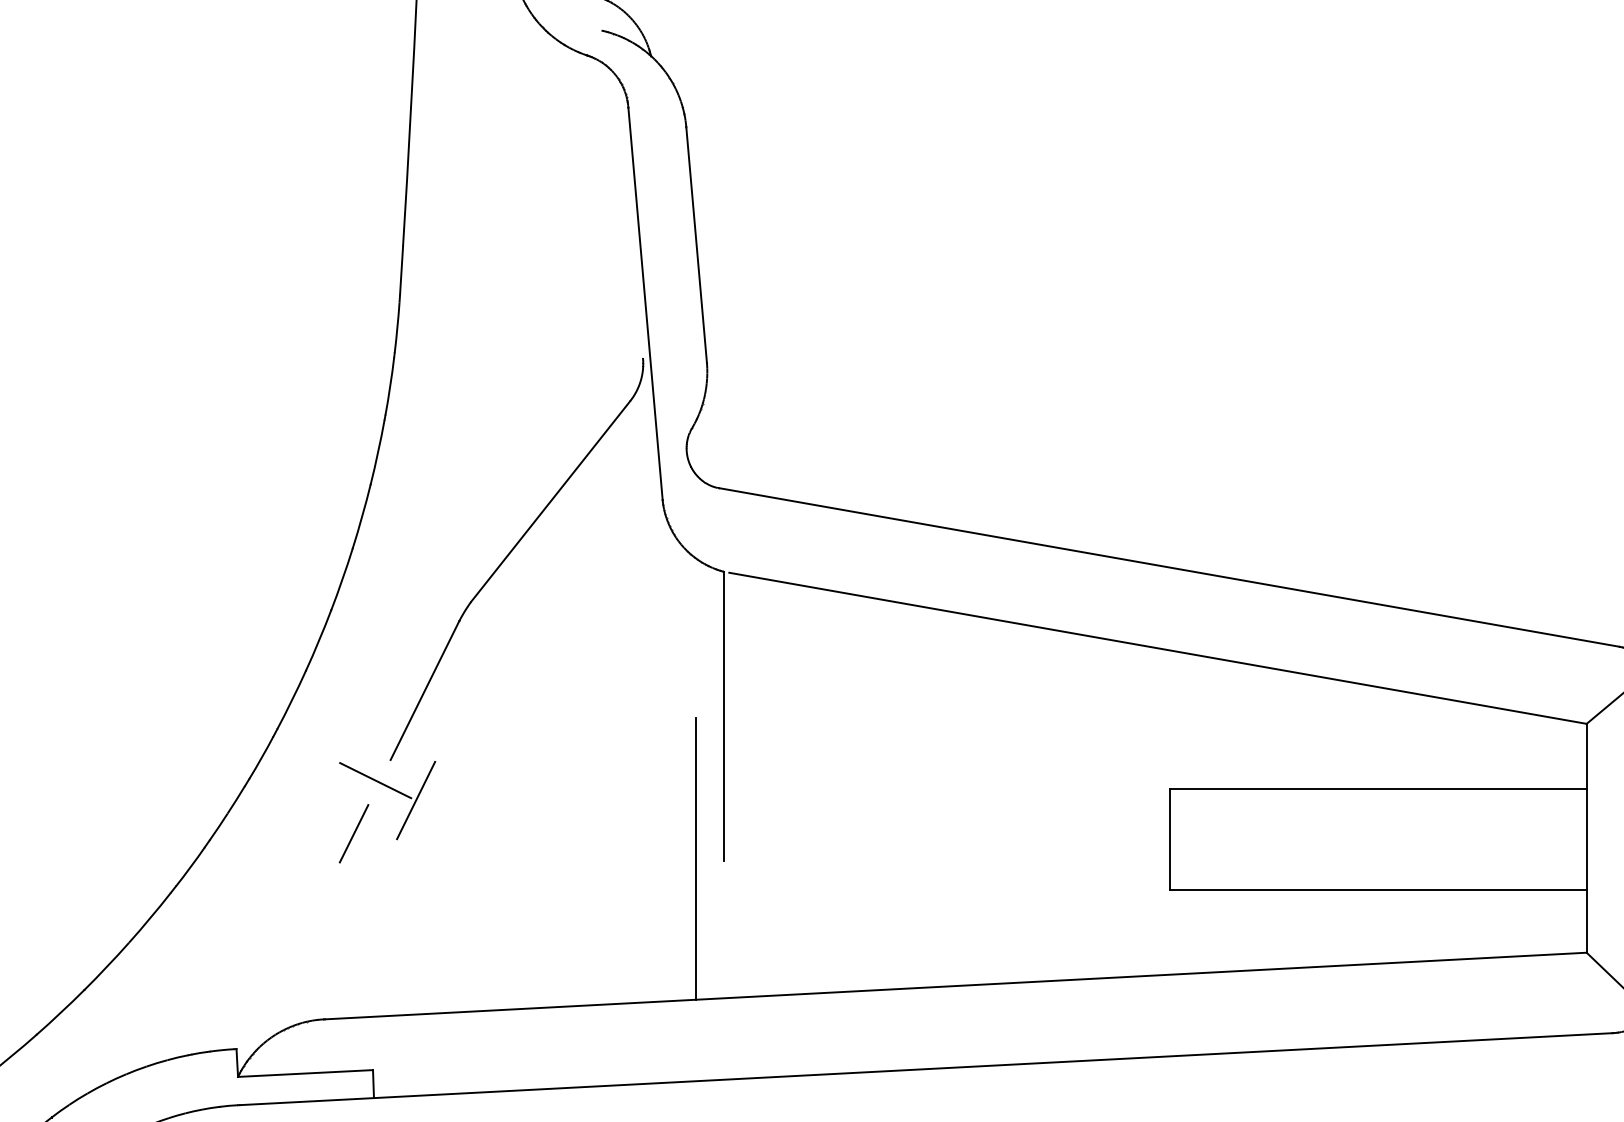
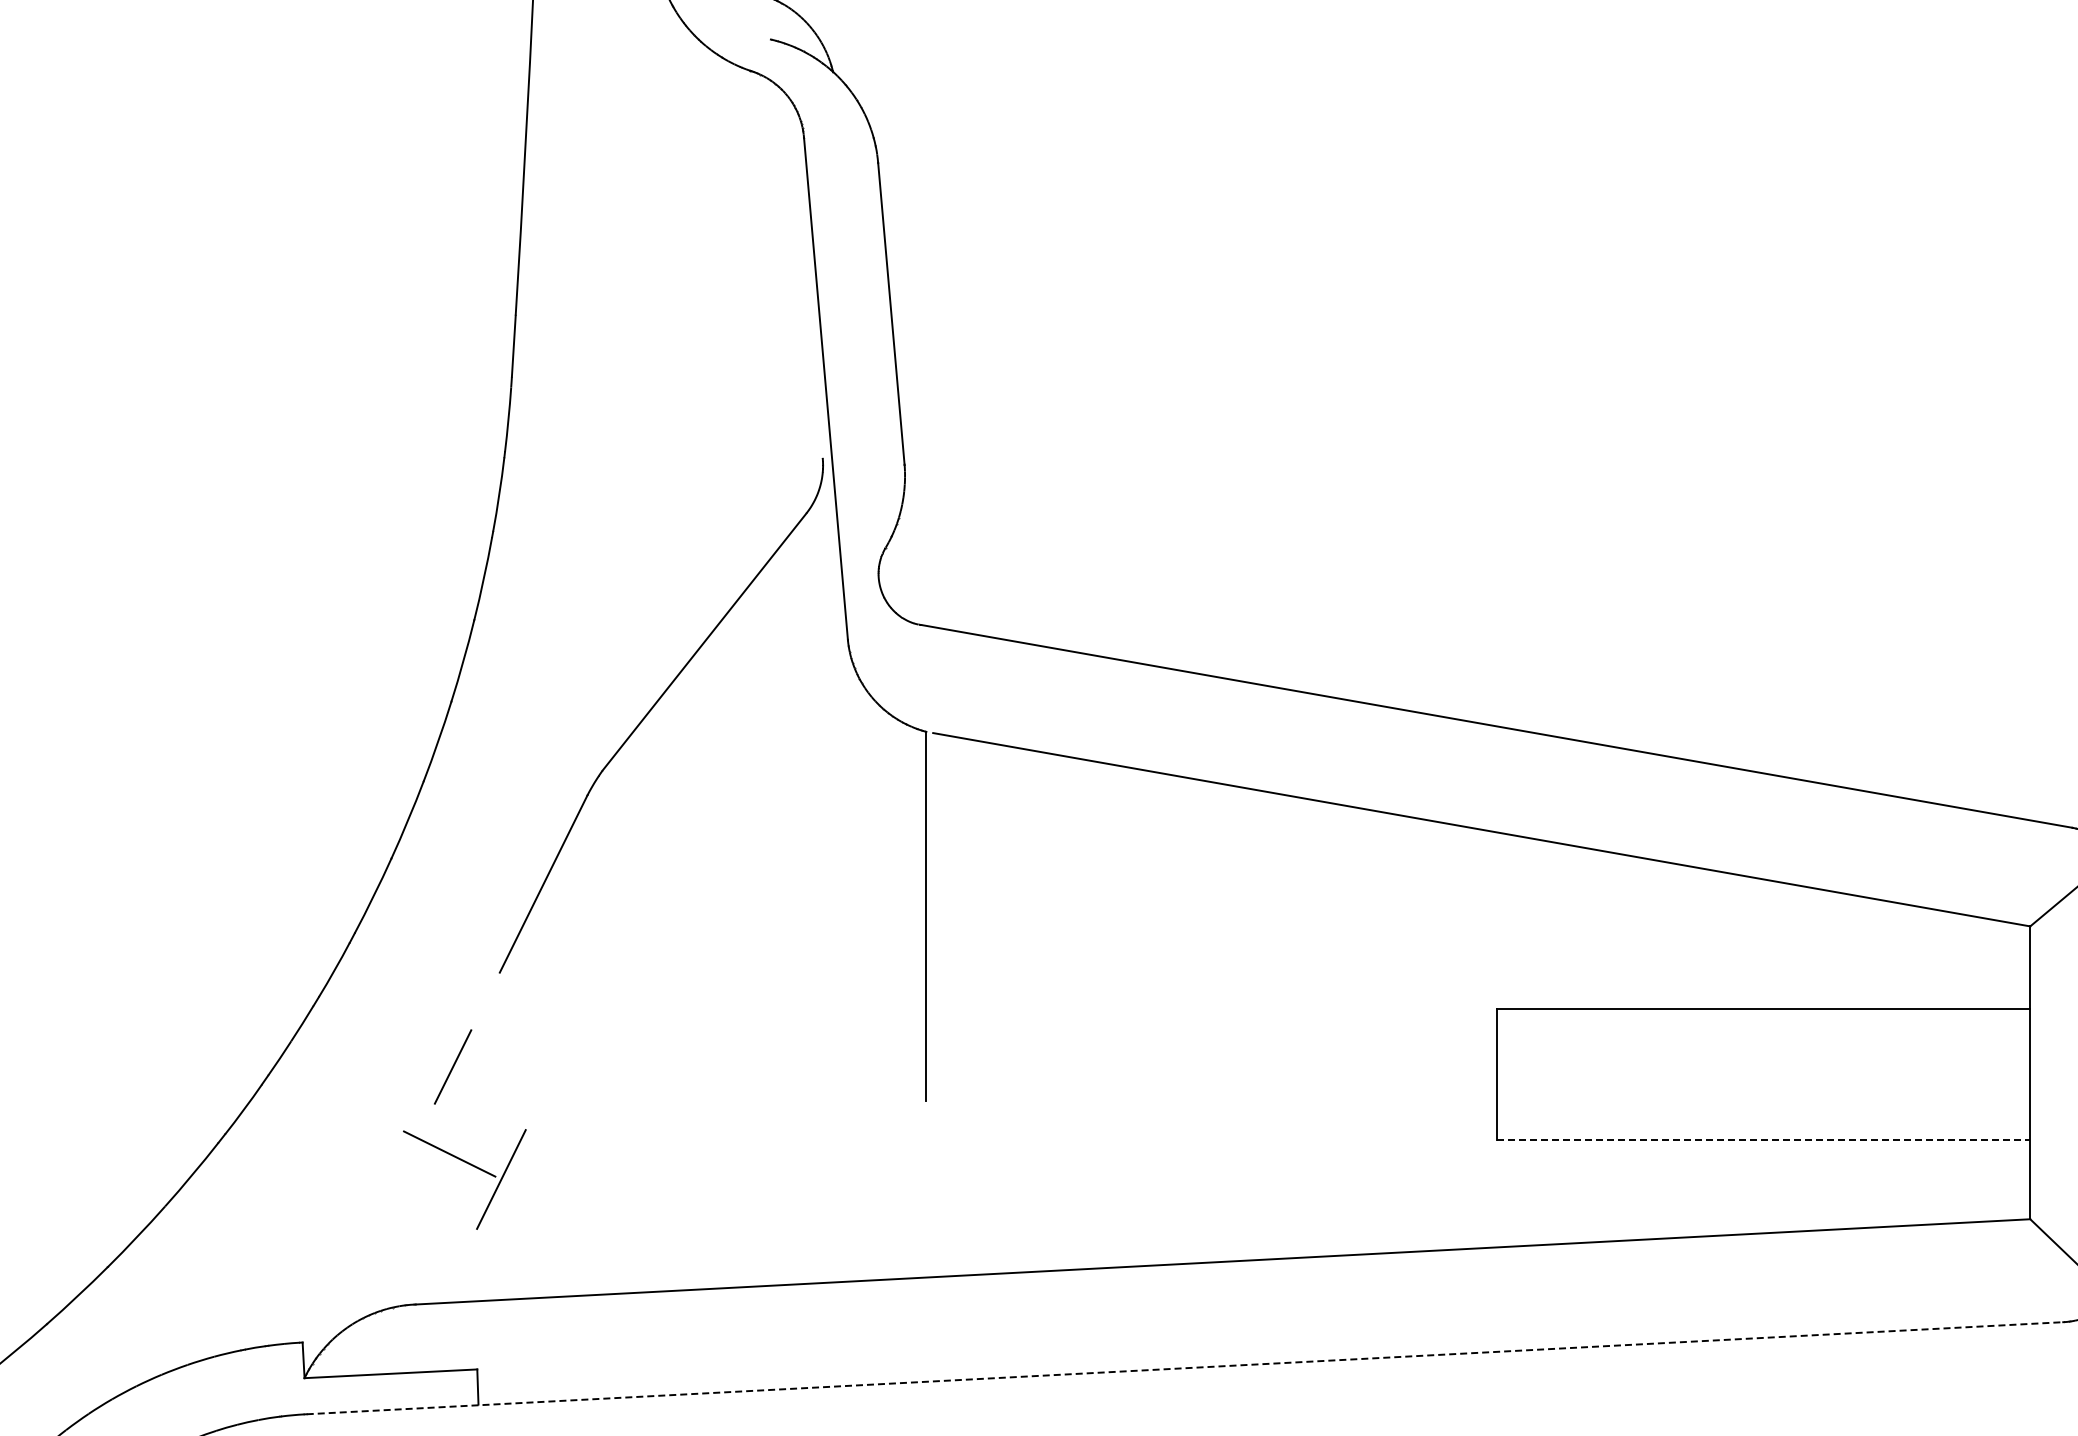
part: (391, 789) -> (470, 1165), moved
line: (695, 858) -> (890, 1098), removed
line: (1378, 890) -> (1764, 1139), solid -> dashed
line: (926, 1069) -> (1185, 1368), solid -> dashed

